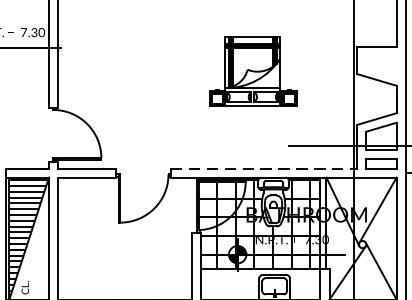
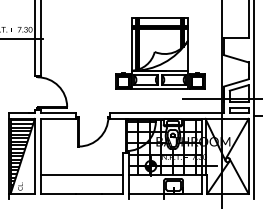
part: (253, 71) -> (160, 53), size x1.67
line: (264, 168) -> (167, 113), dashed -> solid
line: (124, 269) -> (81, 175), added

